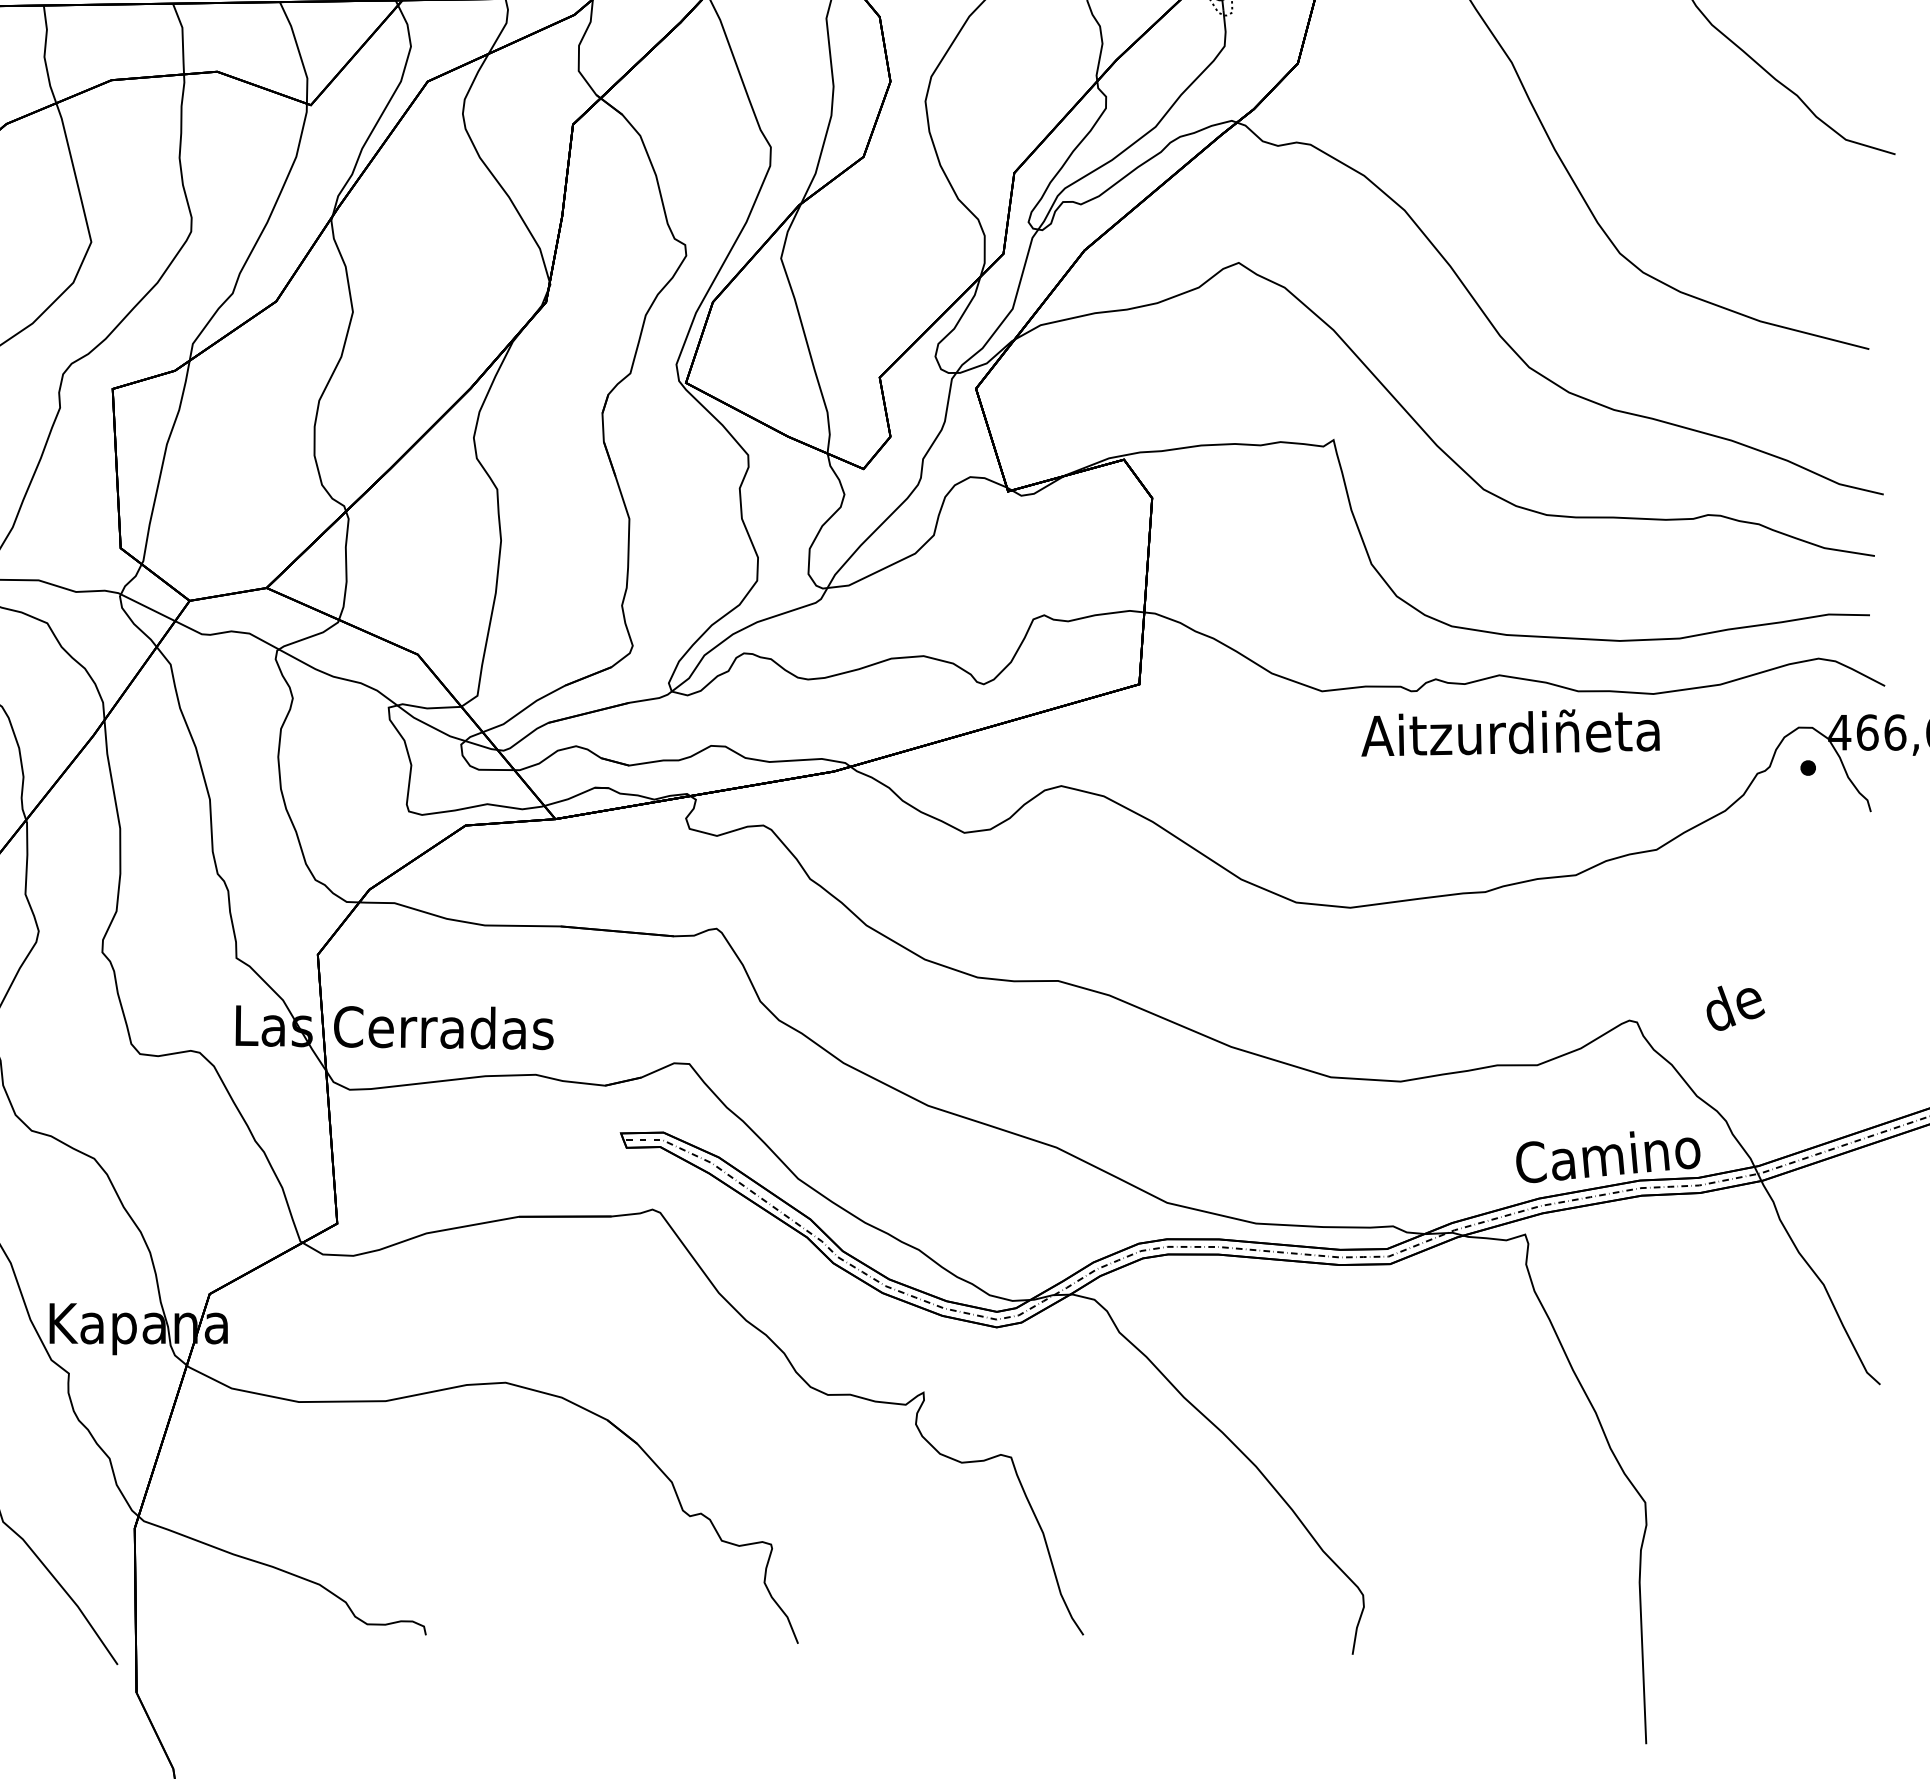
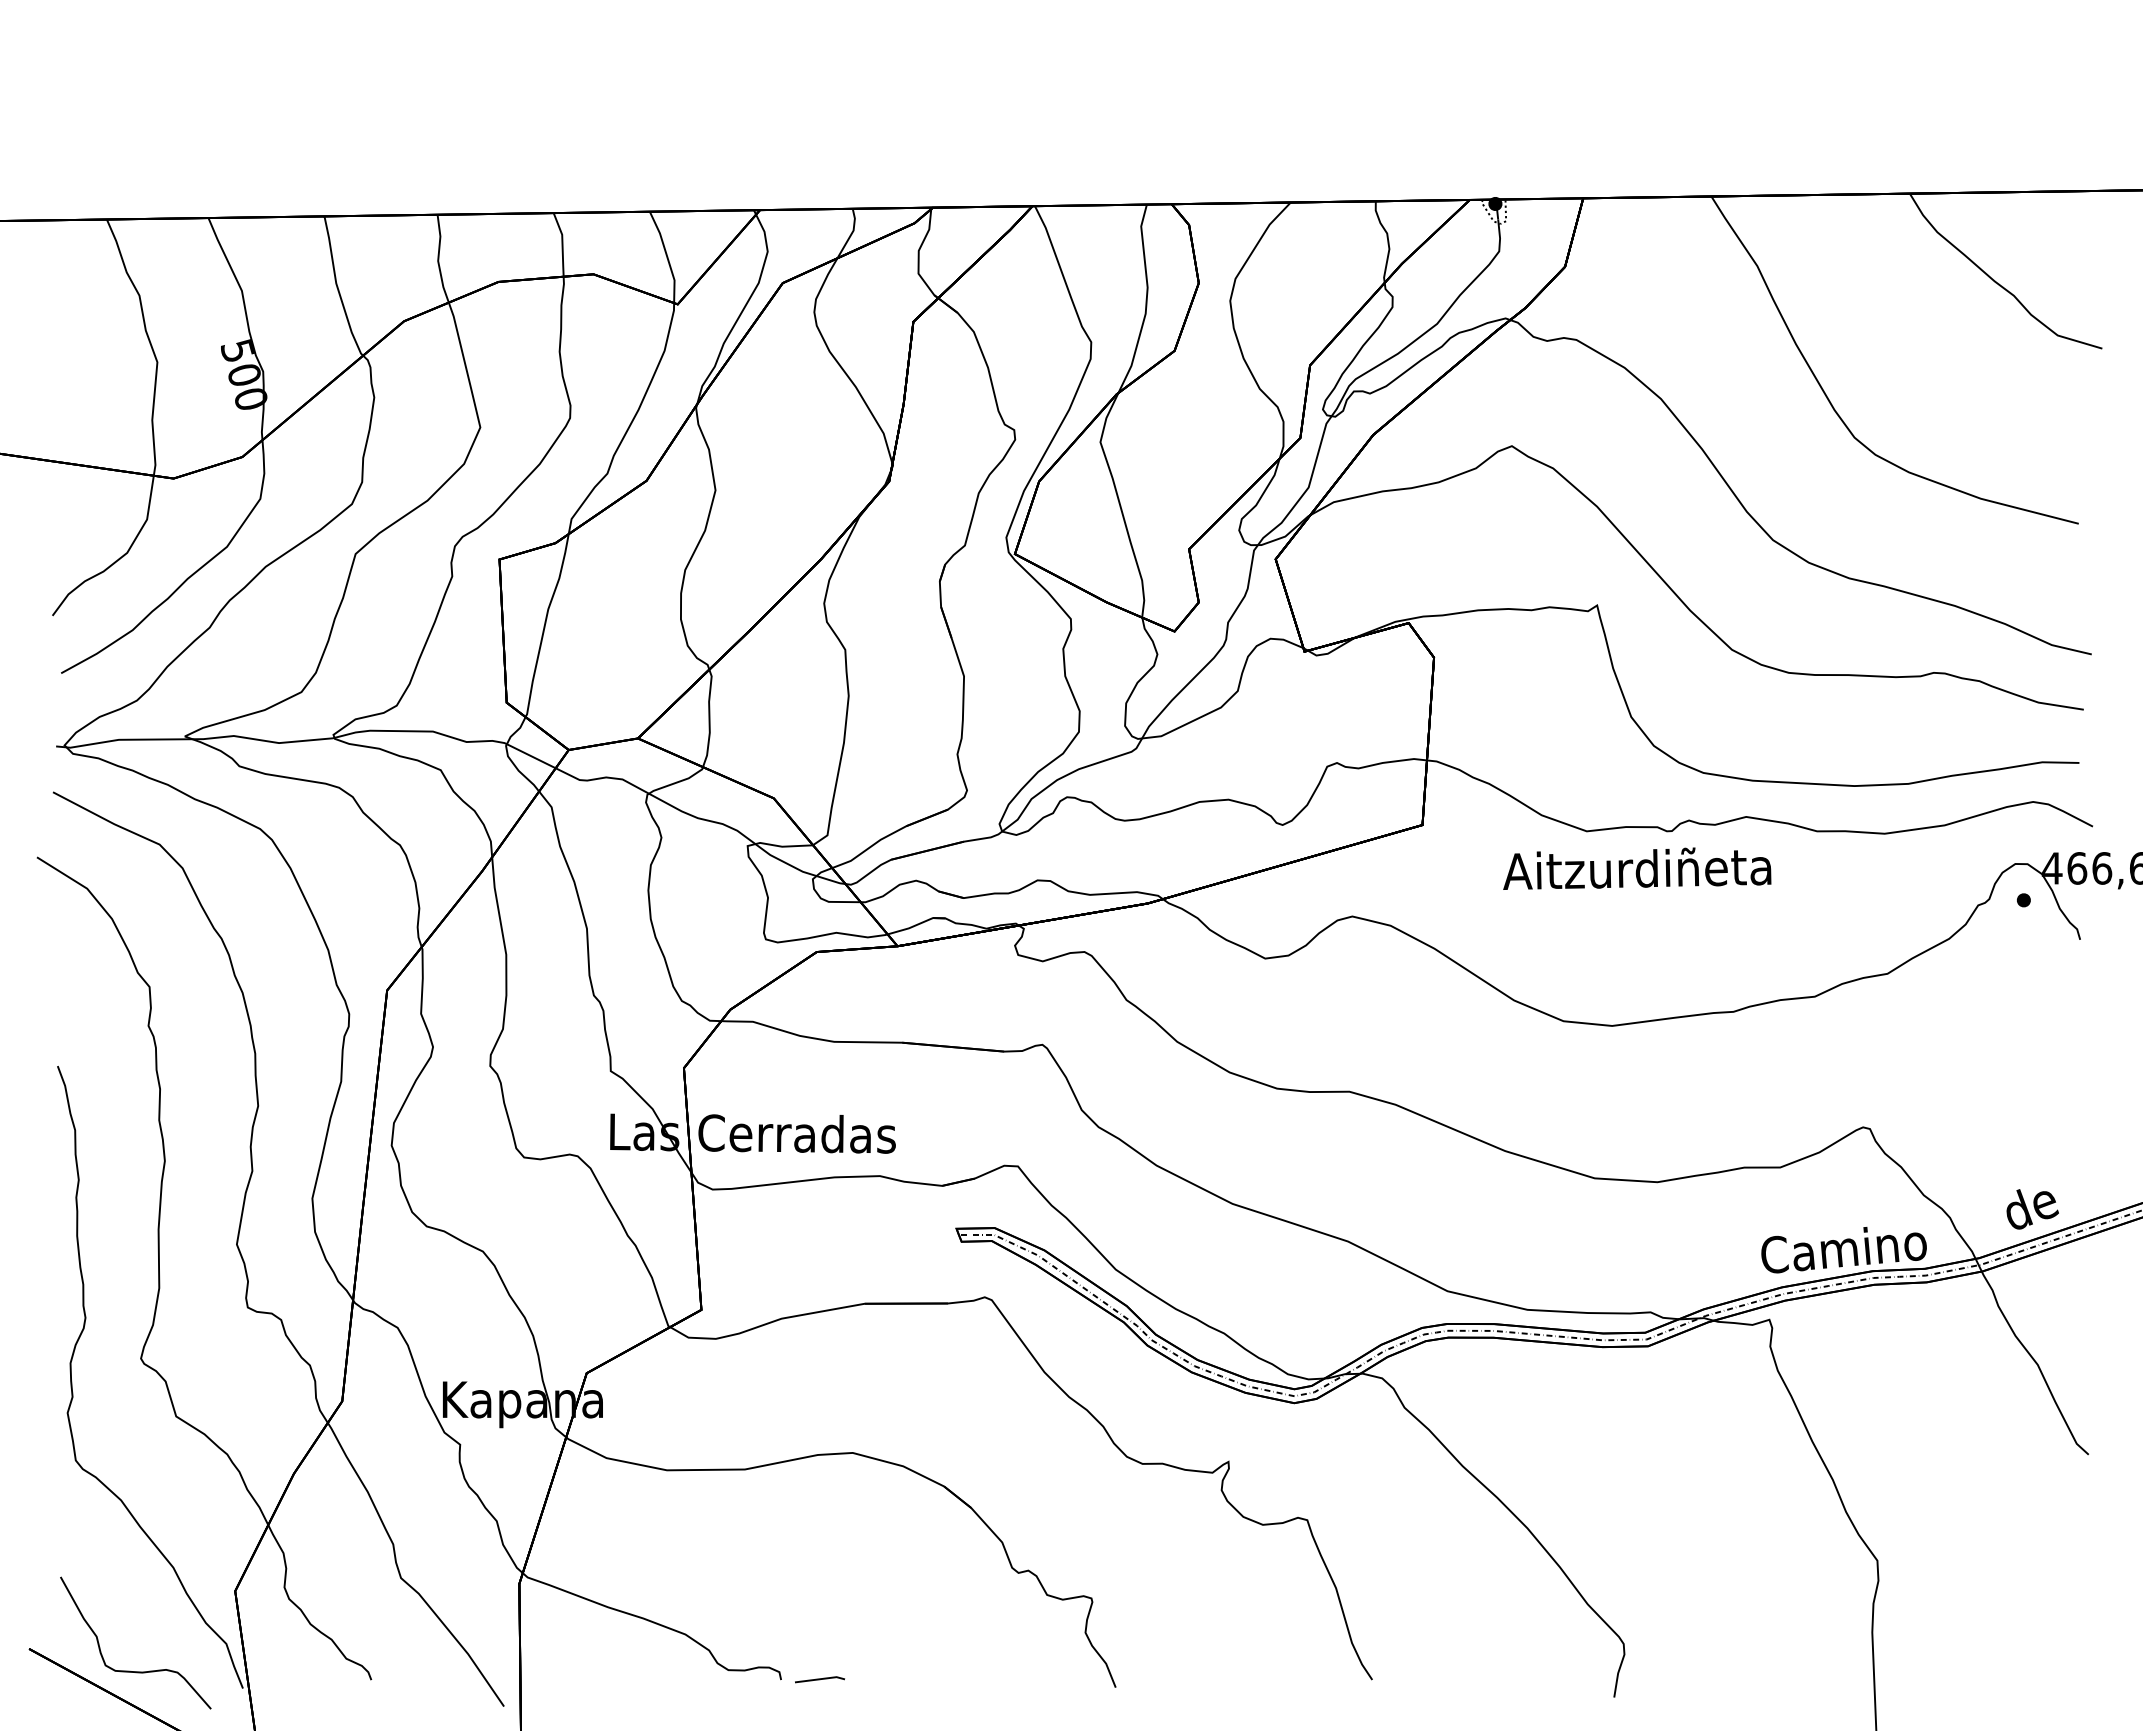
text: (1510, 732) -> (1637, 868), moved
text: (1735, 1008) -> (2032, 1209), moved
line: (469, 1634) -> (820, 1679), added

